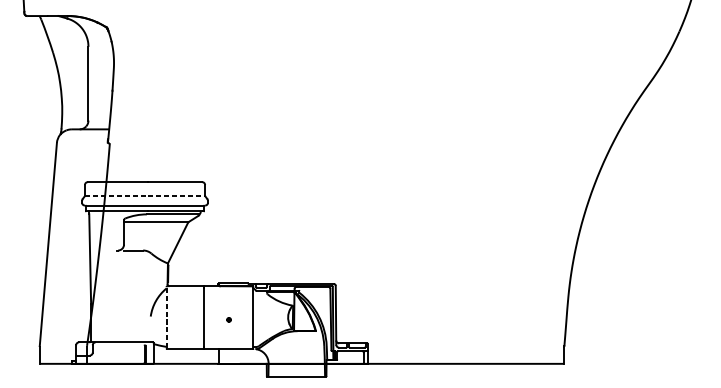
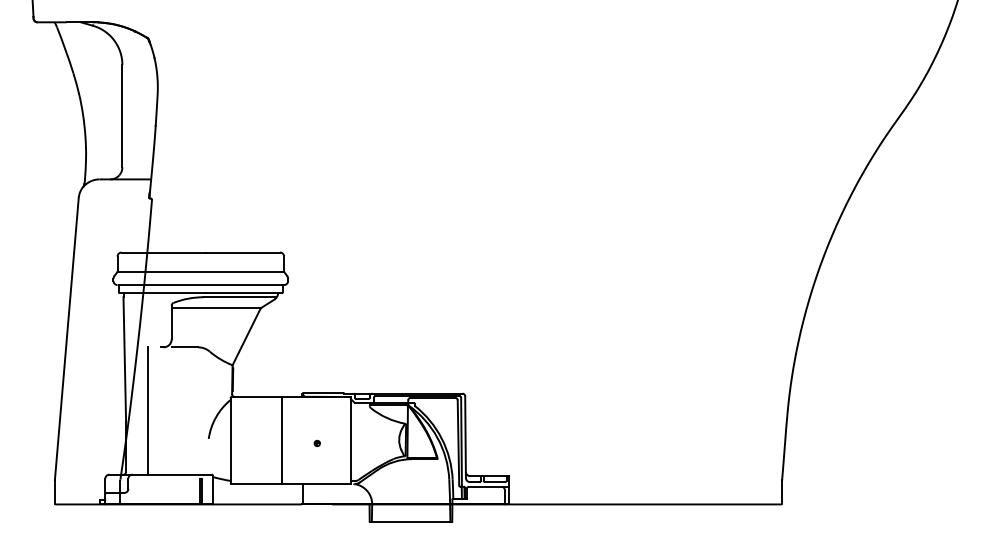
line: (145, 195) -> (201, 271), dashed -> solid
line: (107, 296) -> (148, 410), added
line: (166, 317) -> (230, 440), dashed -> solid

